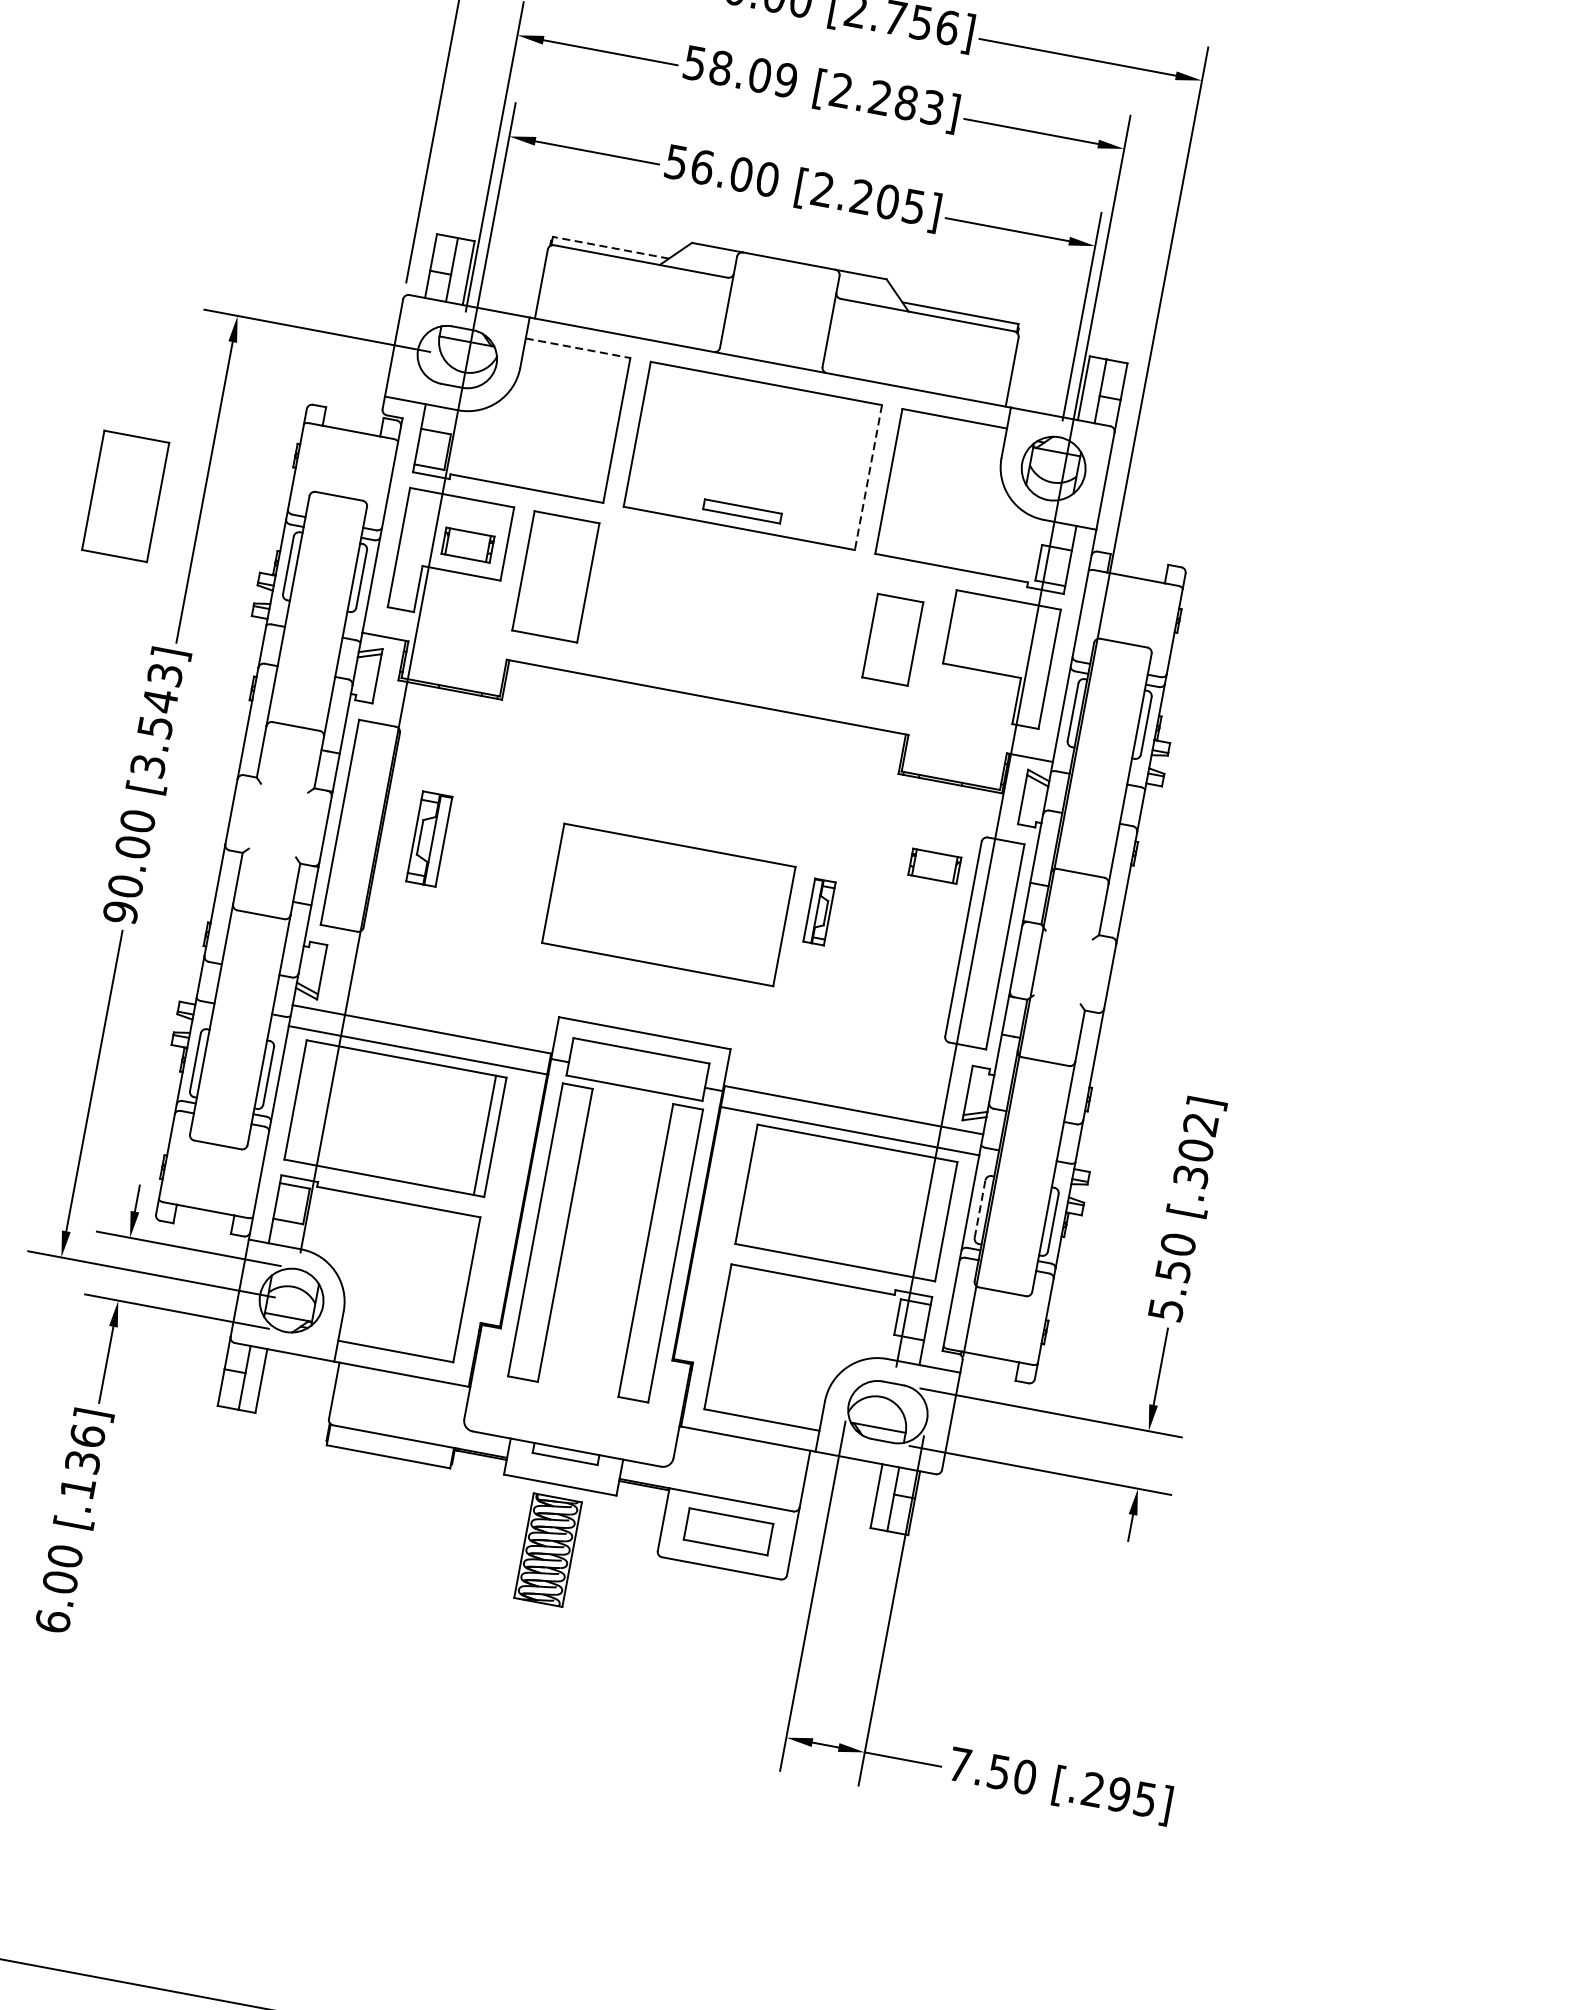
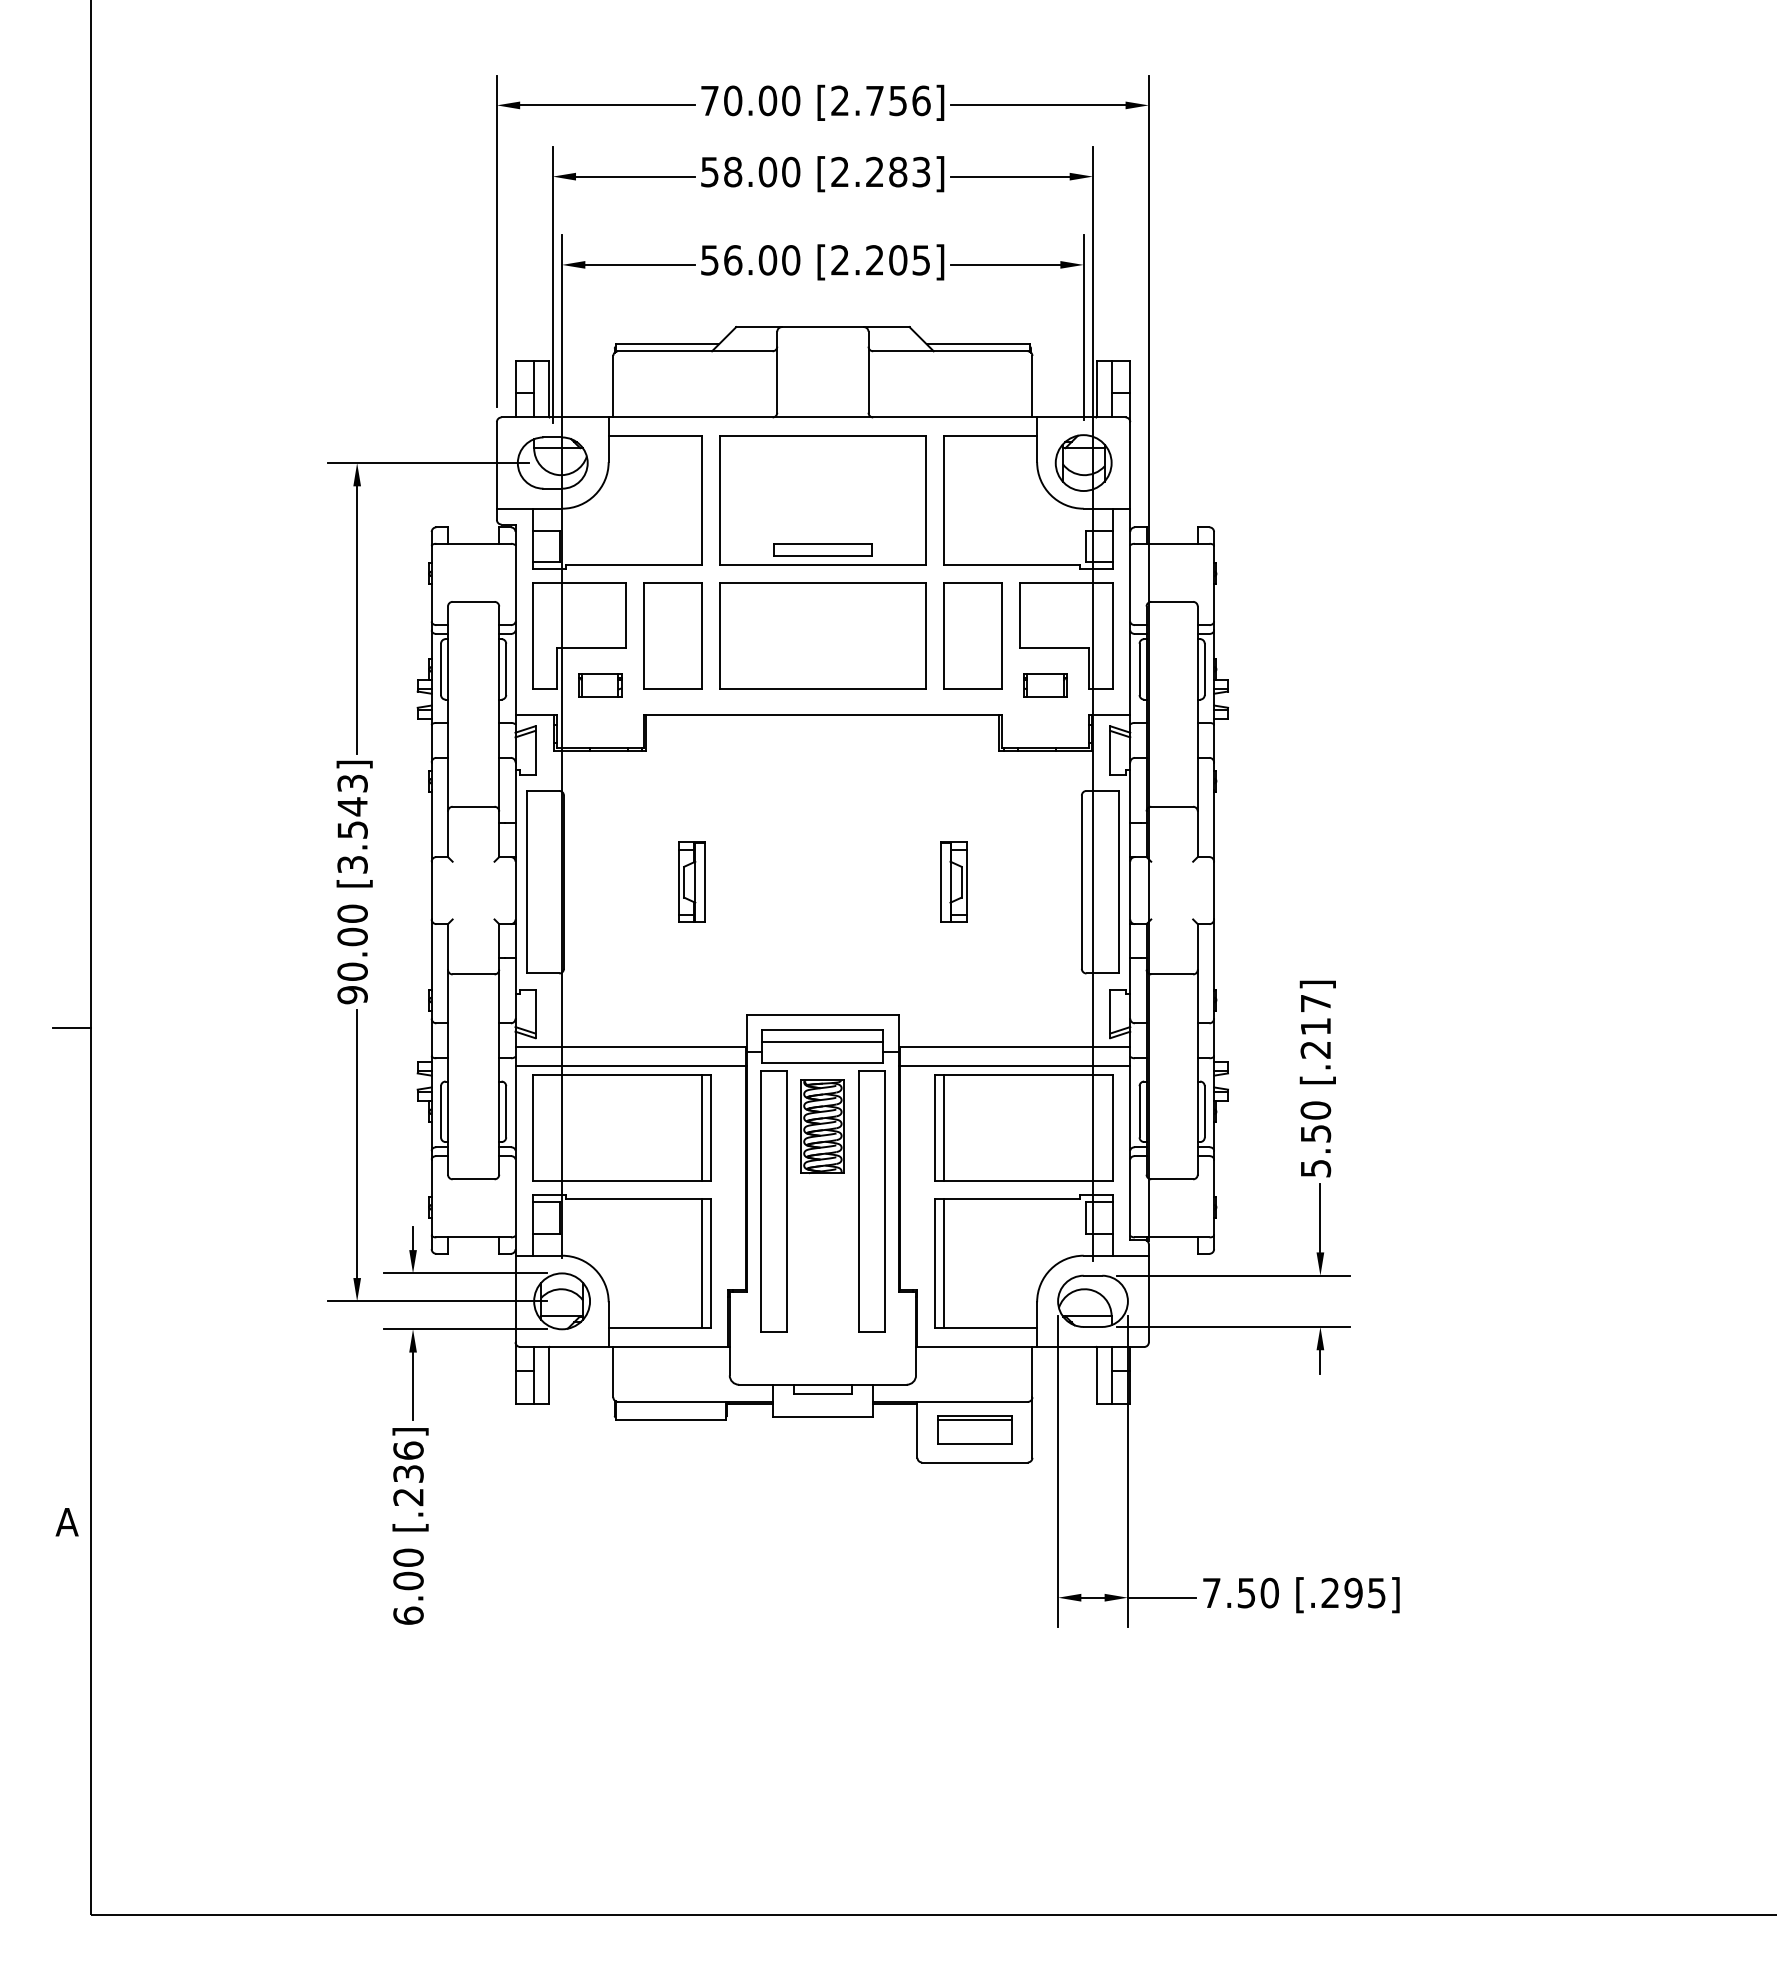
text: (786, 80) -> (791, 172), 58.09 -> 58.00
line: (611, 248) -> (667, 344), dashed -> solid
line: (578, 348) -> (655, 436), dashed -> solid
line: (868, 477) -> (925, 500), dashed -> solid
part: (125, 495) -> (289, 635), removed
part: (742, 510) -> (822, 549), size x1.43
part: (468, 545) -> (600, 685), moved
part: (892, 638) -> (972, 635), size x1.43
part: (428, 838) -> (691, 881), moved
part: (934, 866) -> (1045, 685), moved
part: (668, 903) -> (822, 635), moved
part: (819, 911) -> (953, 881), size x1.43
line: (638, 1063) -> (822, 1041), added
text: (1195, 1150) -> (1315, 1026), [.302] -> [.217]
line: (756, 1186) -> (943, 1128), added
line: (980, 1208) -> (1139, 1111), dashed -> solid
line: (456, 1287) -> (701, 1263), added
line: (727, 1338) -> (943, 1263), added
text: (77, 1488) -> (408, 1497), [.136] -> [.236]
line: (729, 1521) -> (974, 1420), added
part: (547, 1549) -> (822, 1126), moved

